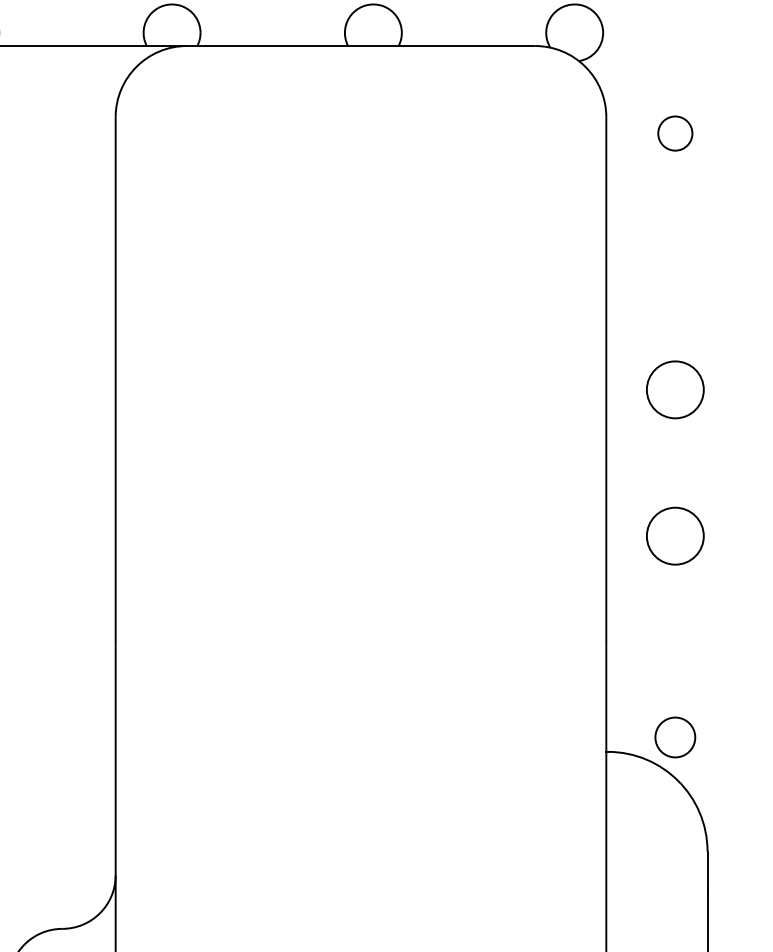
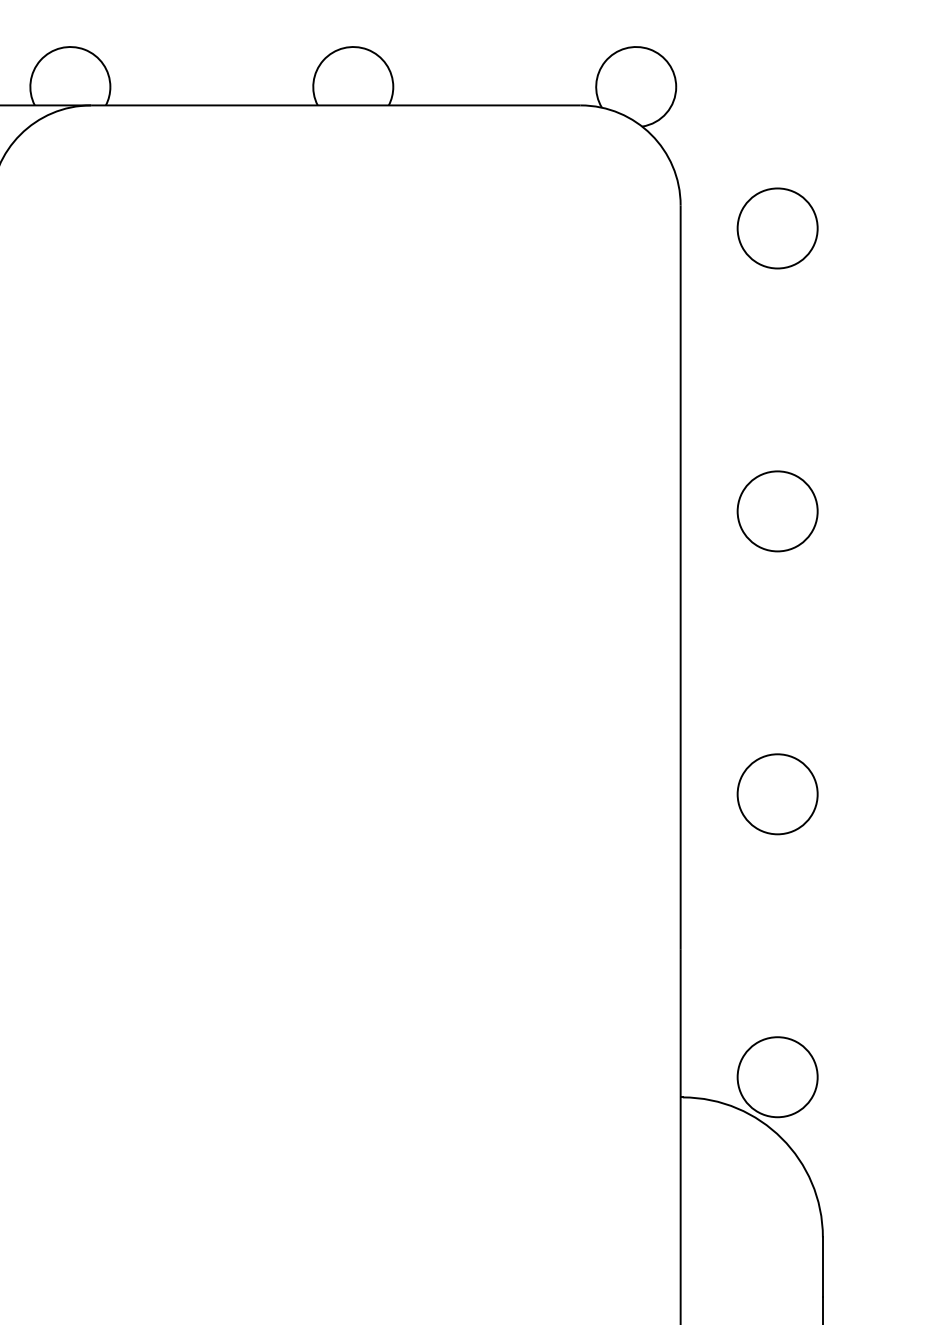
circle: (674, 133) -> (776, 228), size x1.67
circle: (675, 389) -> (777, 510), moved
circle: (674, 737) -> (776, 1077), size x1.43

